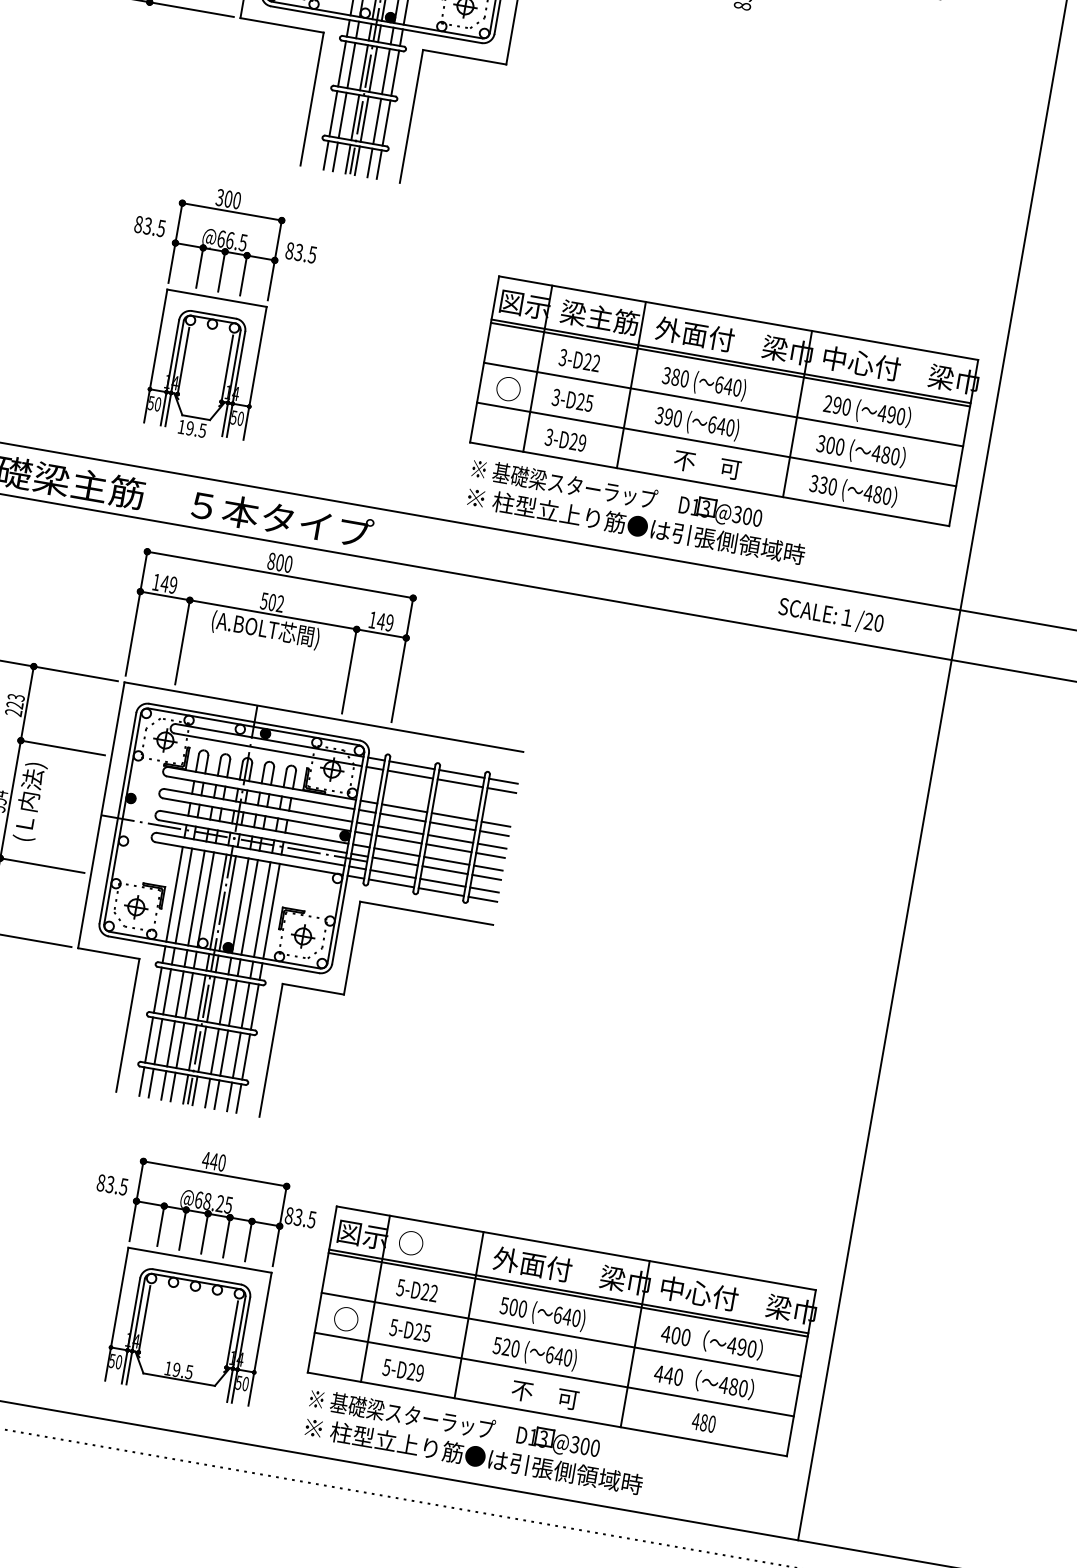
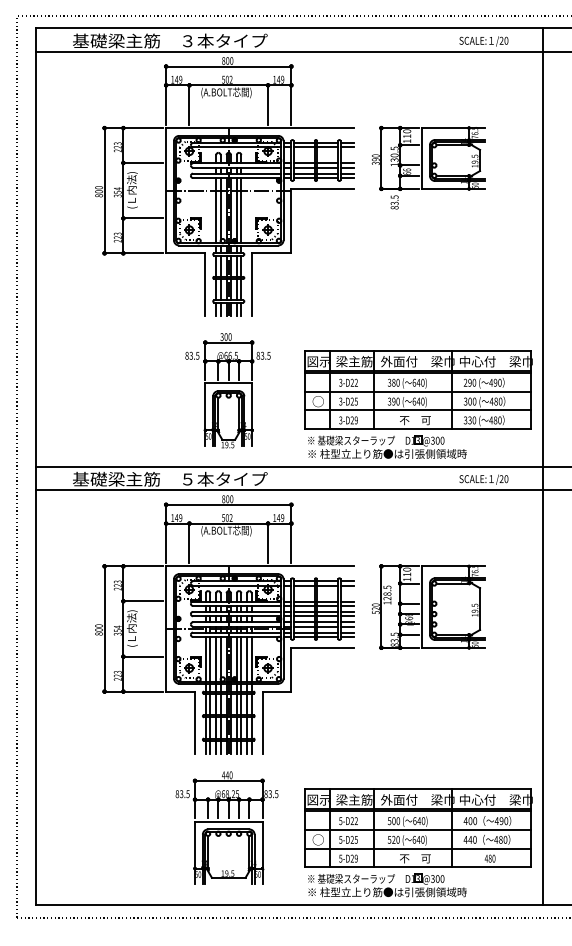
part: (211, 313) -> (227, 390), moved
part: (666, 864) -> (428, 606), added
text: (437, 1246) -> (354, 799), ○ -> 梁主筋
part: (193, 1271) -> (226, 827), moved

